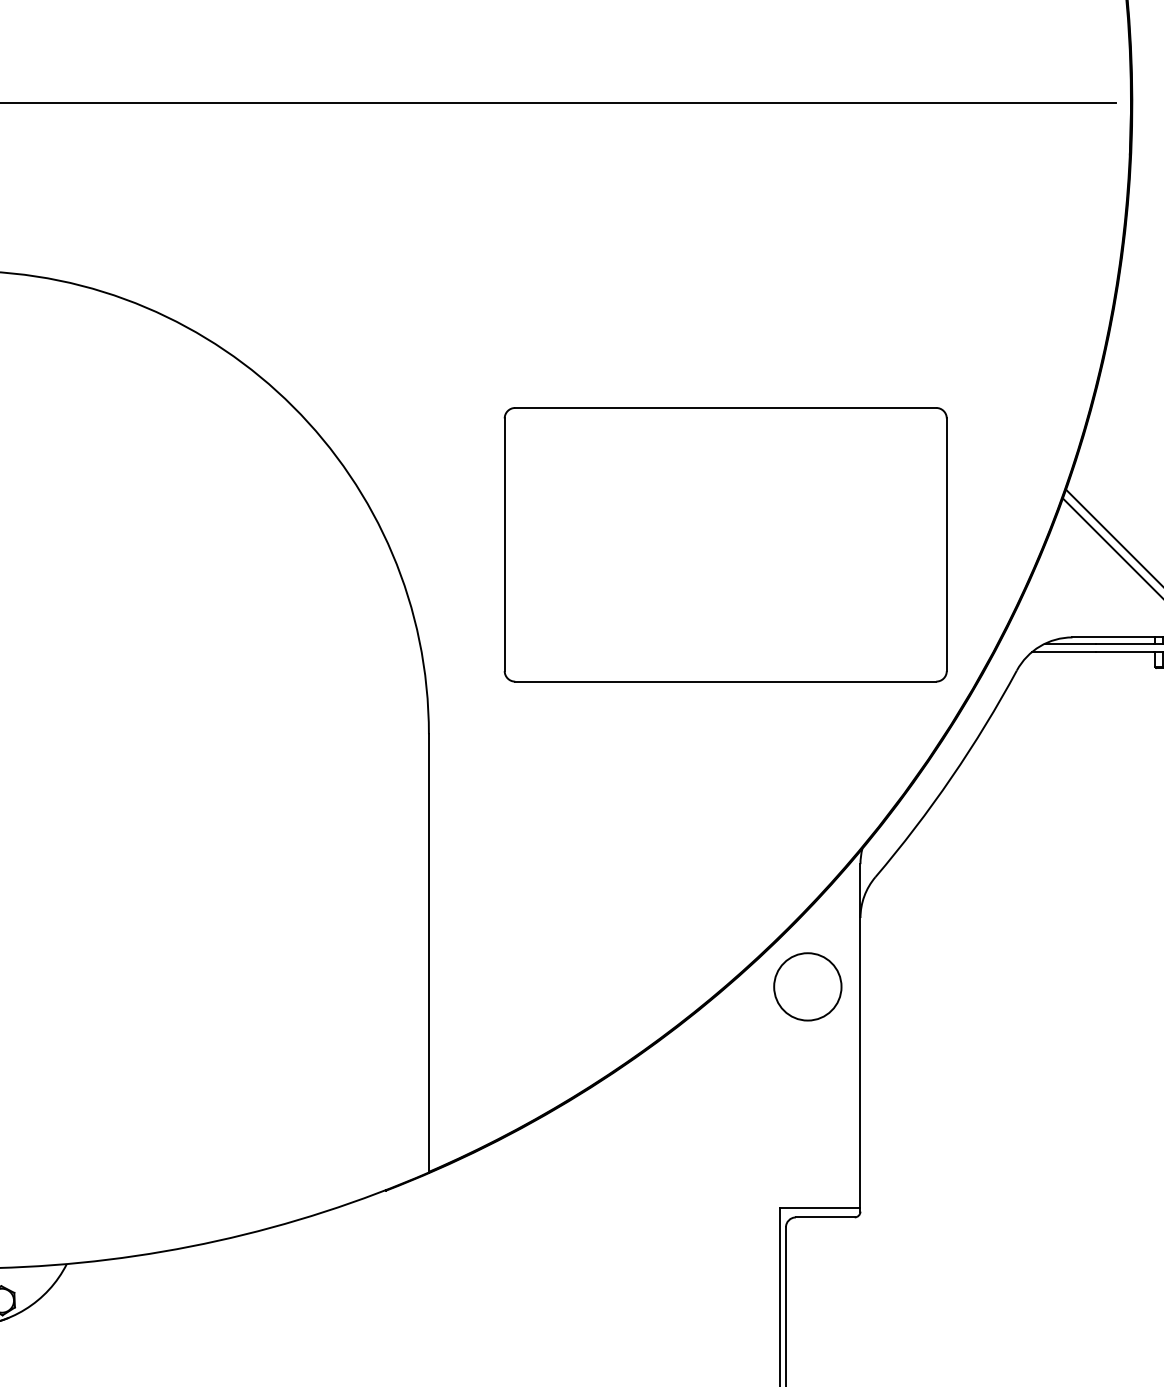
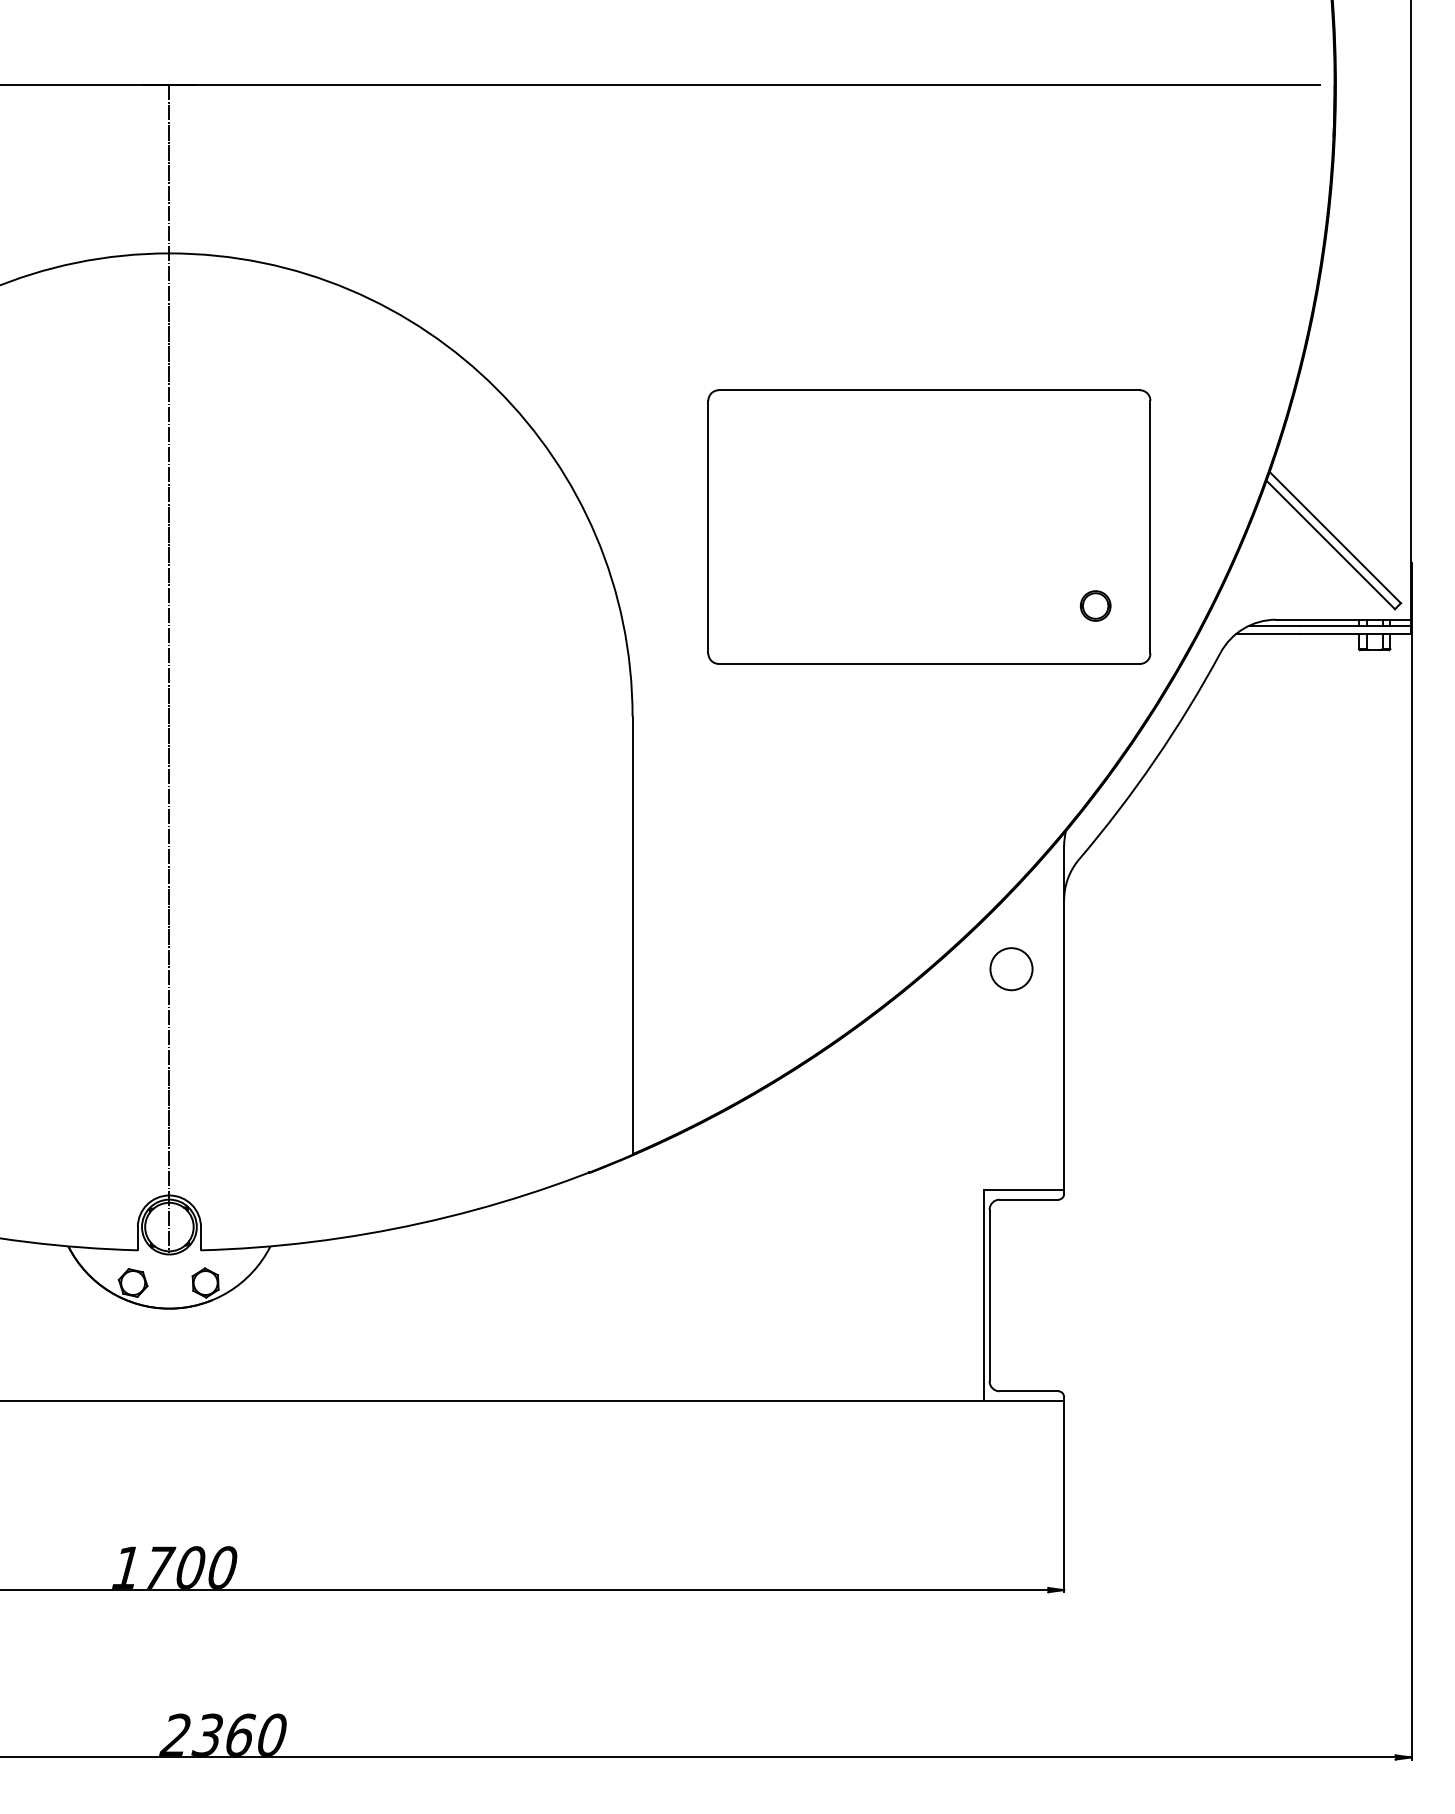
part: (891, 623) -> (1095, 605), added
circle: (807, 987) -> (1011, 969), size x0.62

